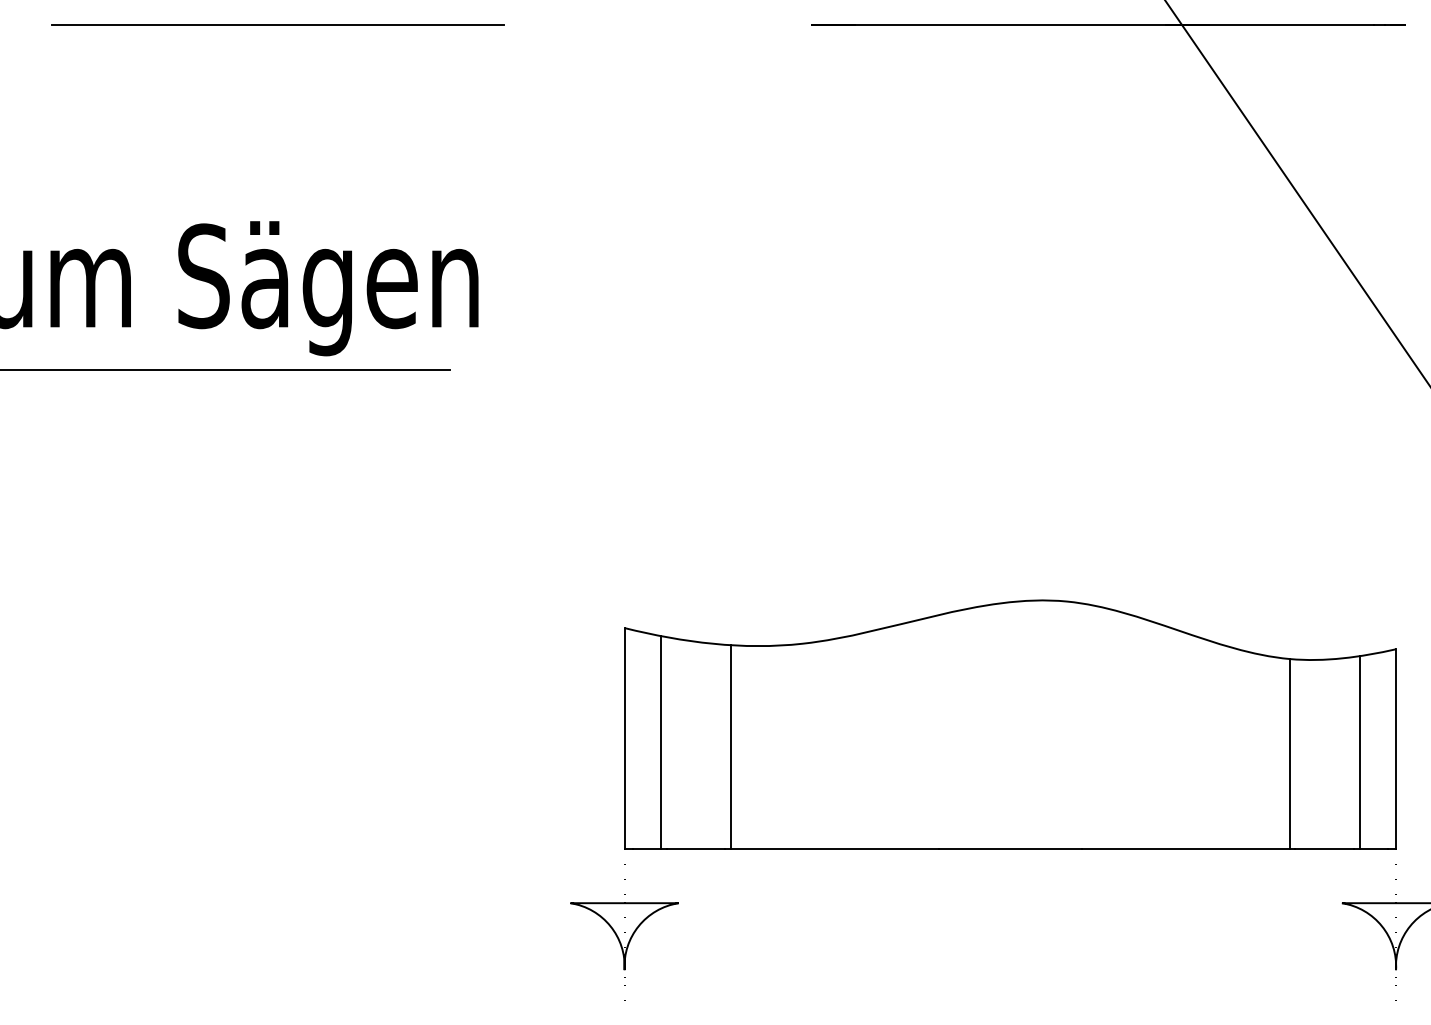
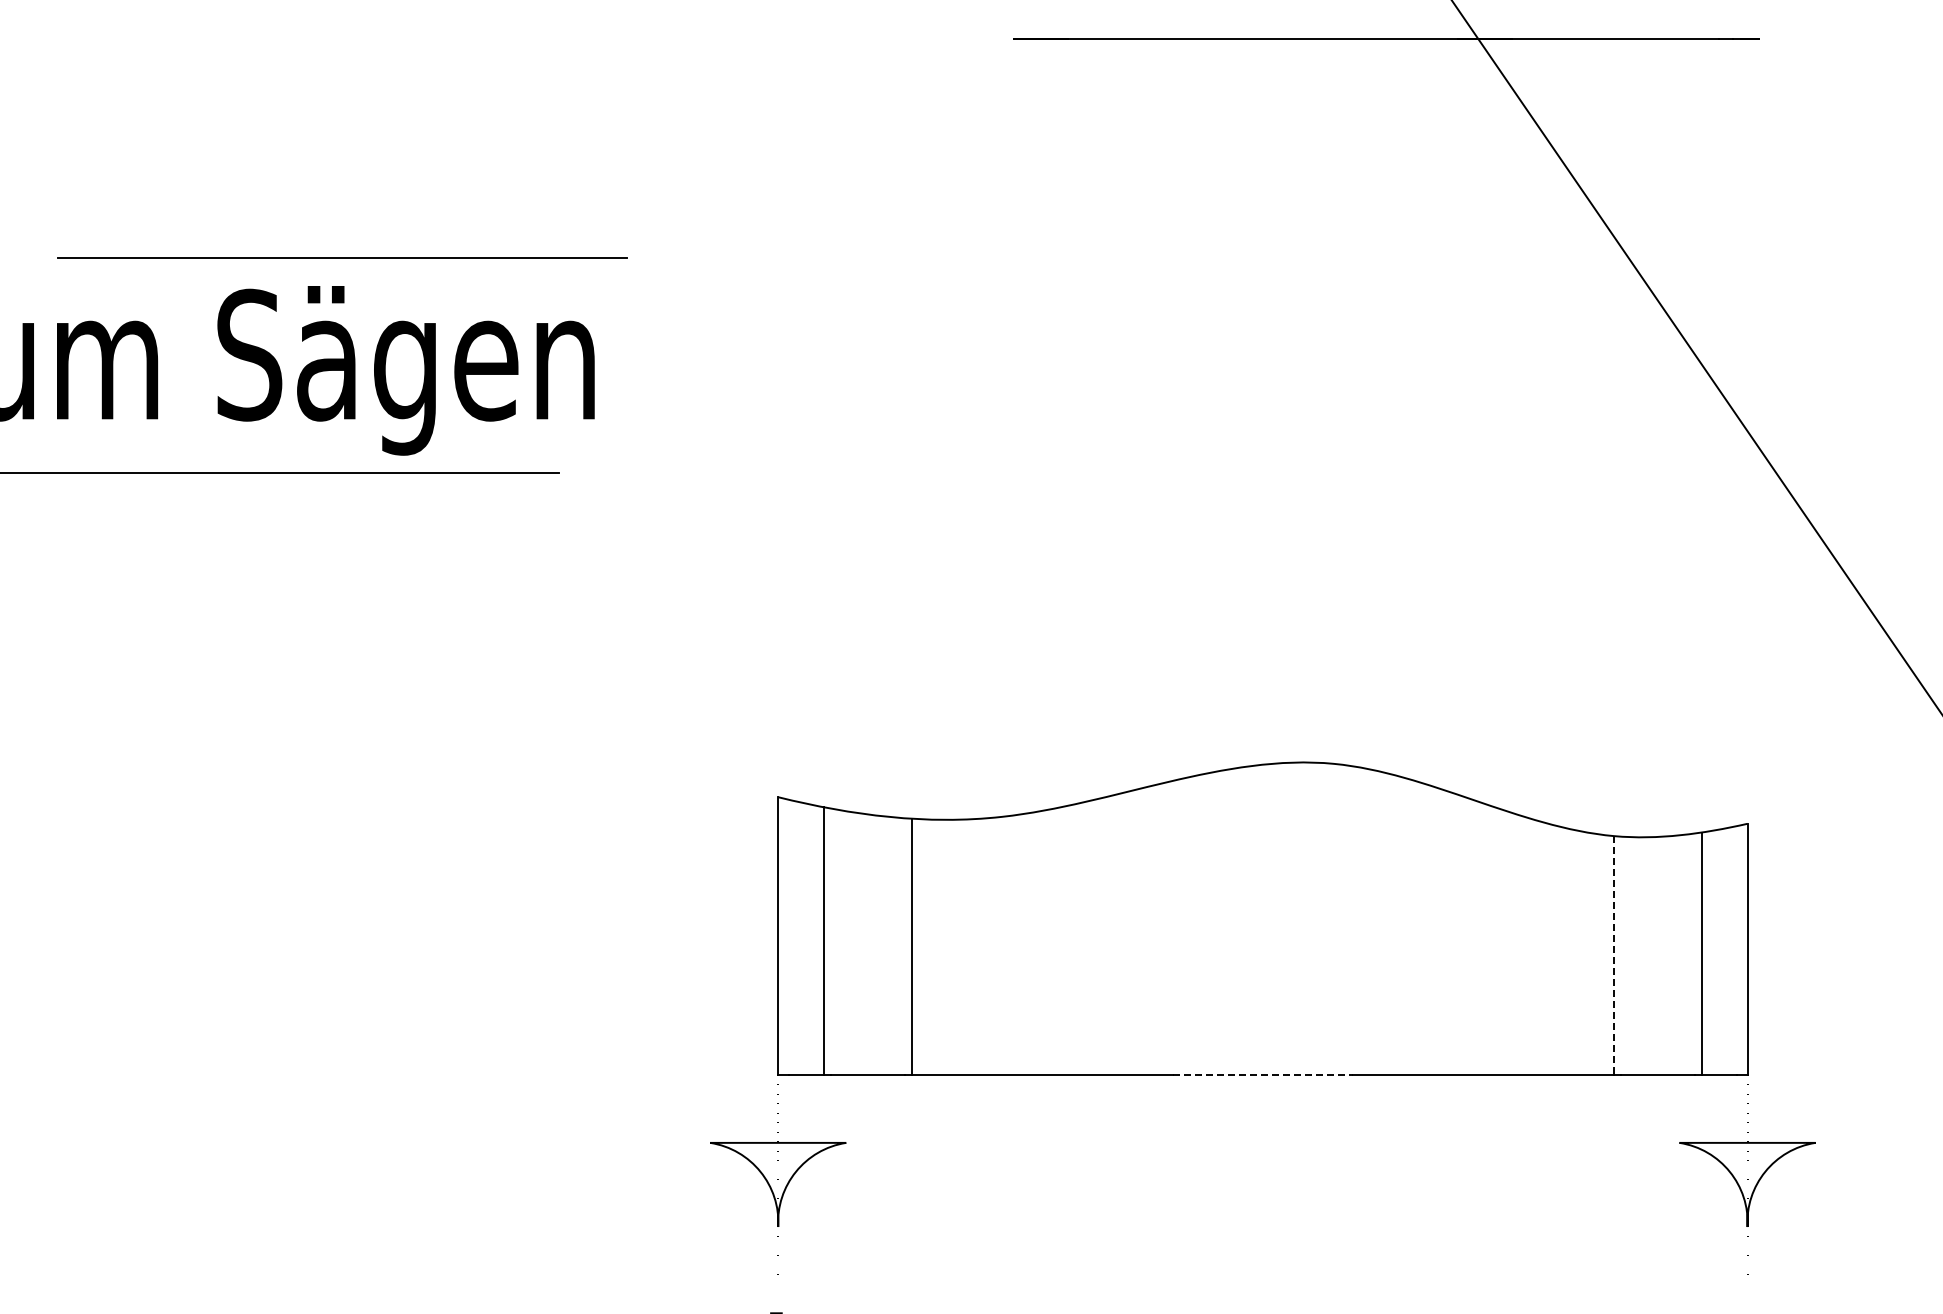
line: (277, 24) -> (342, 257), moved
line: (1290, 754) -> (1614, 956), solid -> dashed
line: (1010, 848) -> (1262, 1074), solid -> dashed

